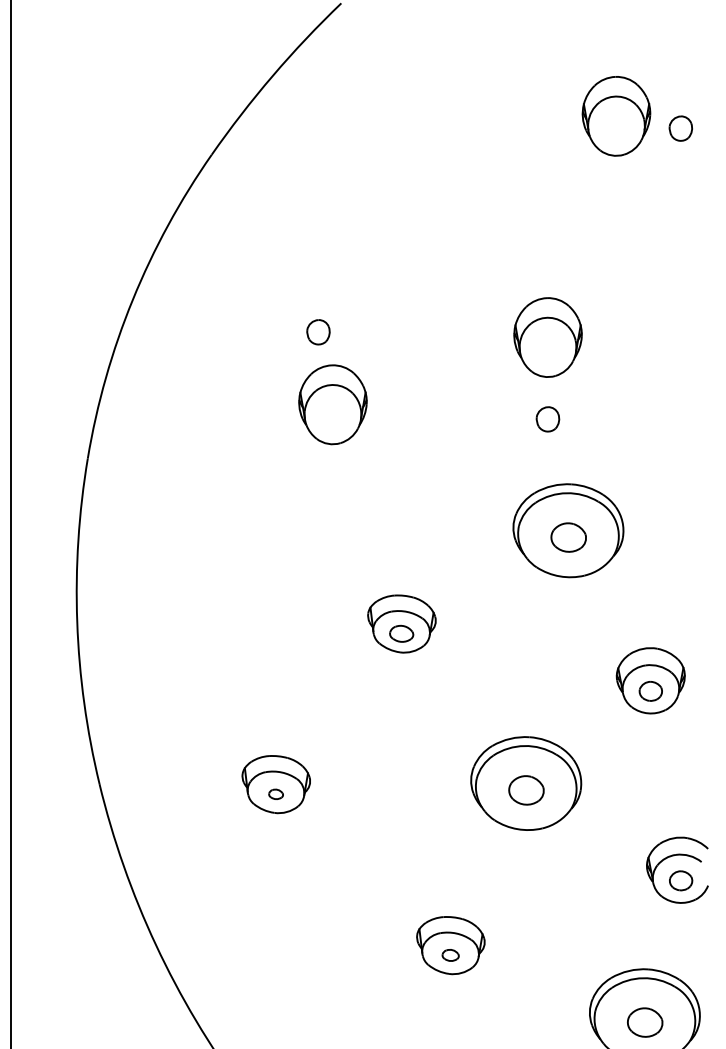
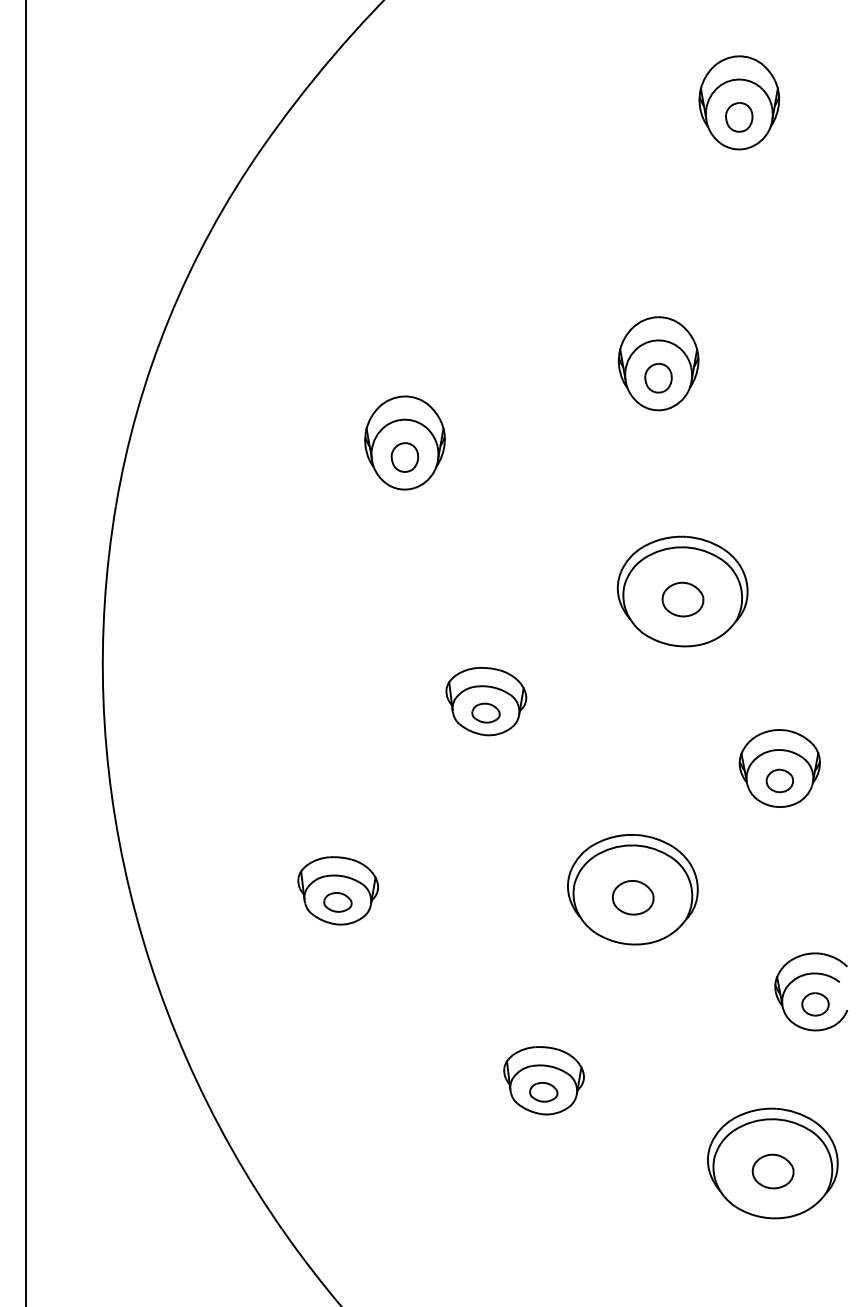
part: (681, 128) -> (739, 117), moved
part: (318, 332) -> (404, 457), moved
part: (547, 419) -> (658, 378), moved
part: (275, 794) -> (337, 902), size x1.67
part: (450, 955) -> (543, 1092), size x1.43

